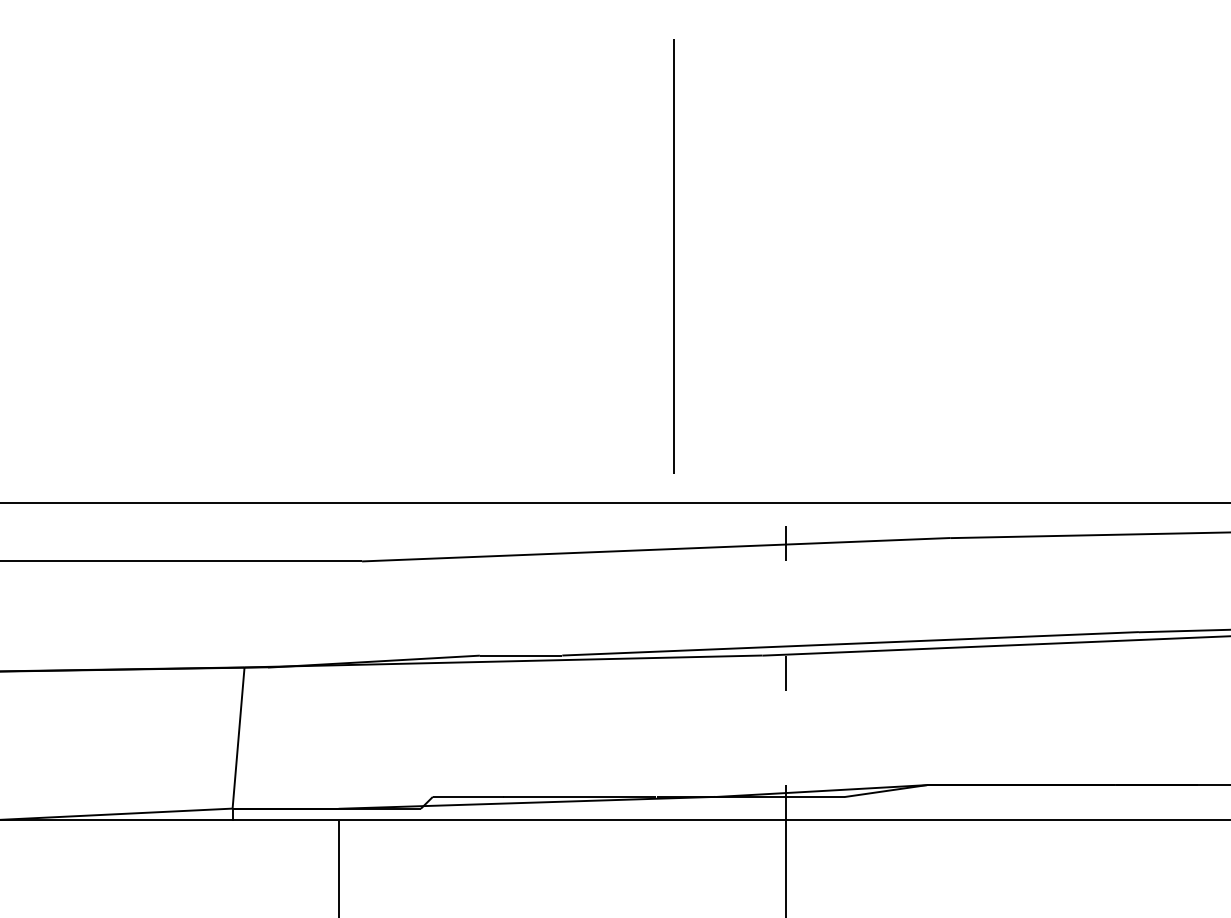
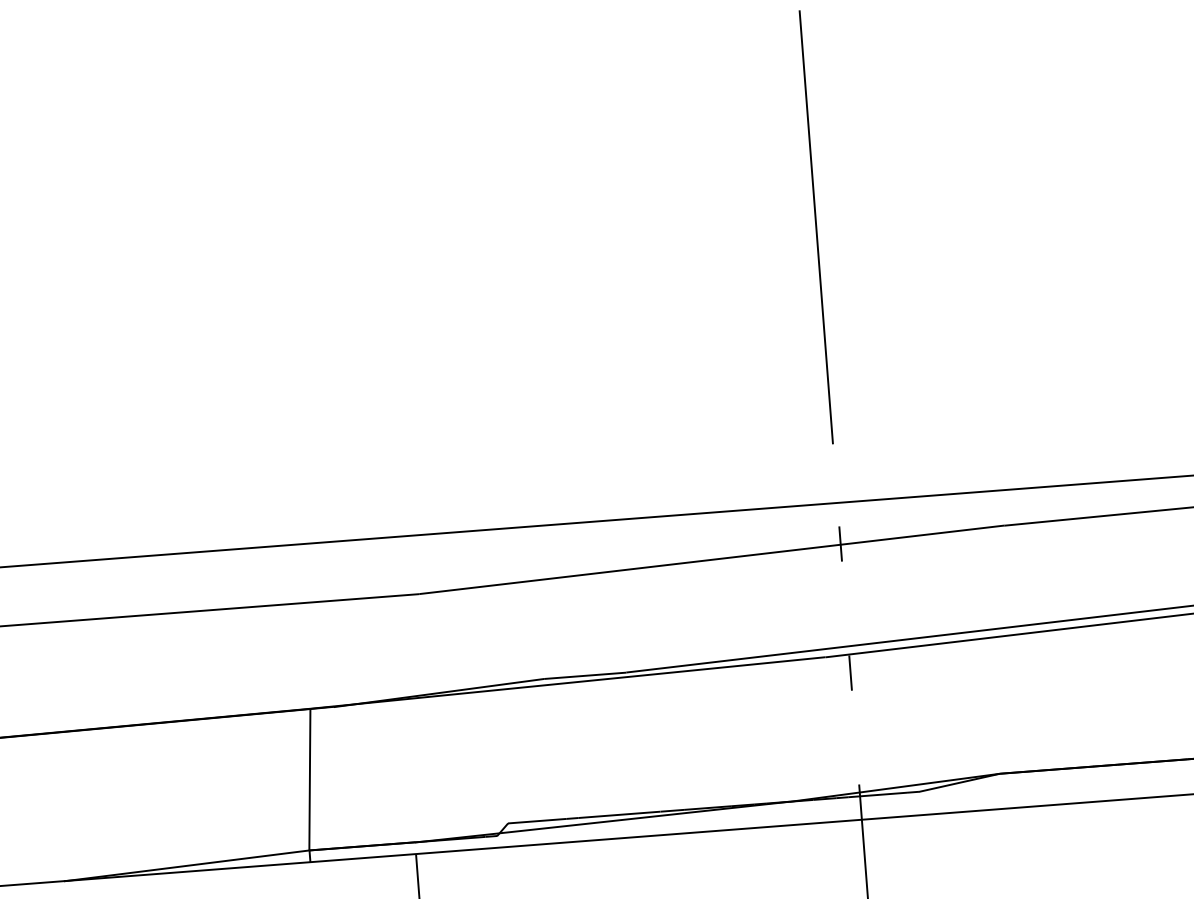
line: (673, 256) -> (815, 227), moved

